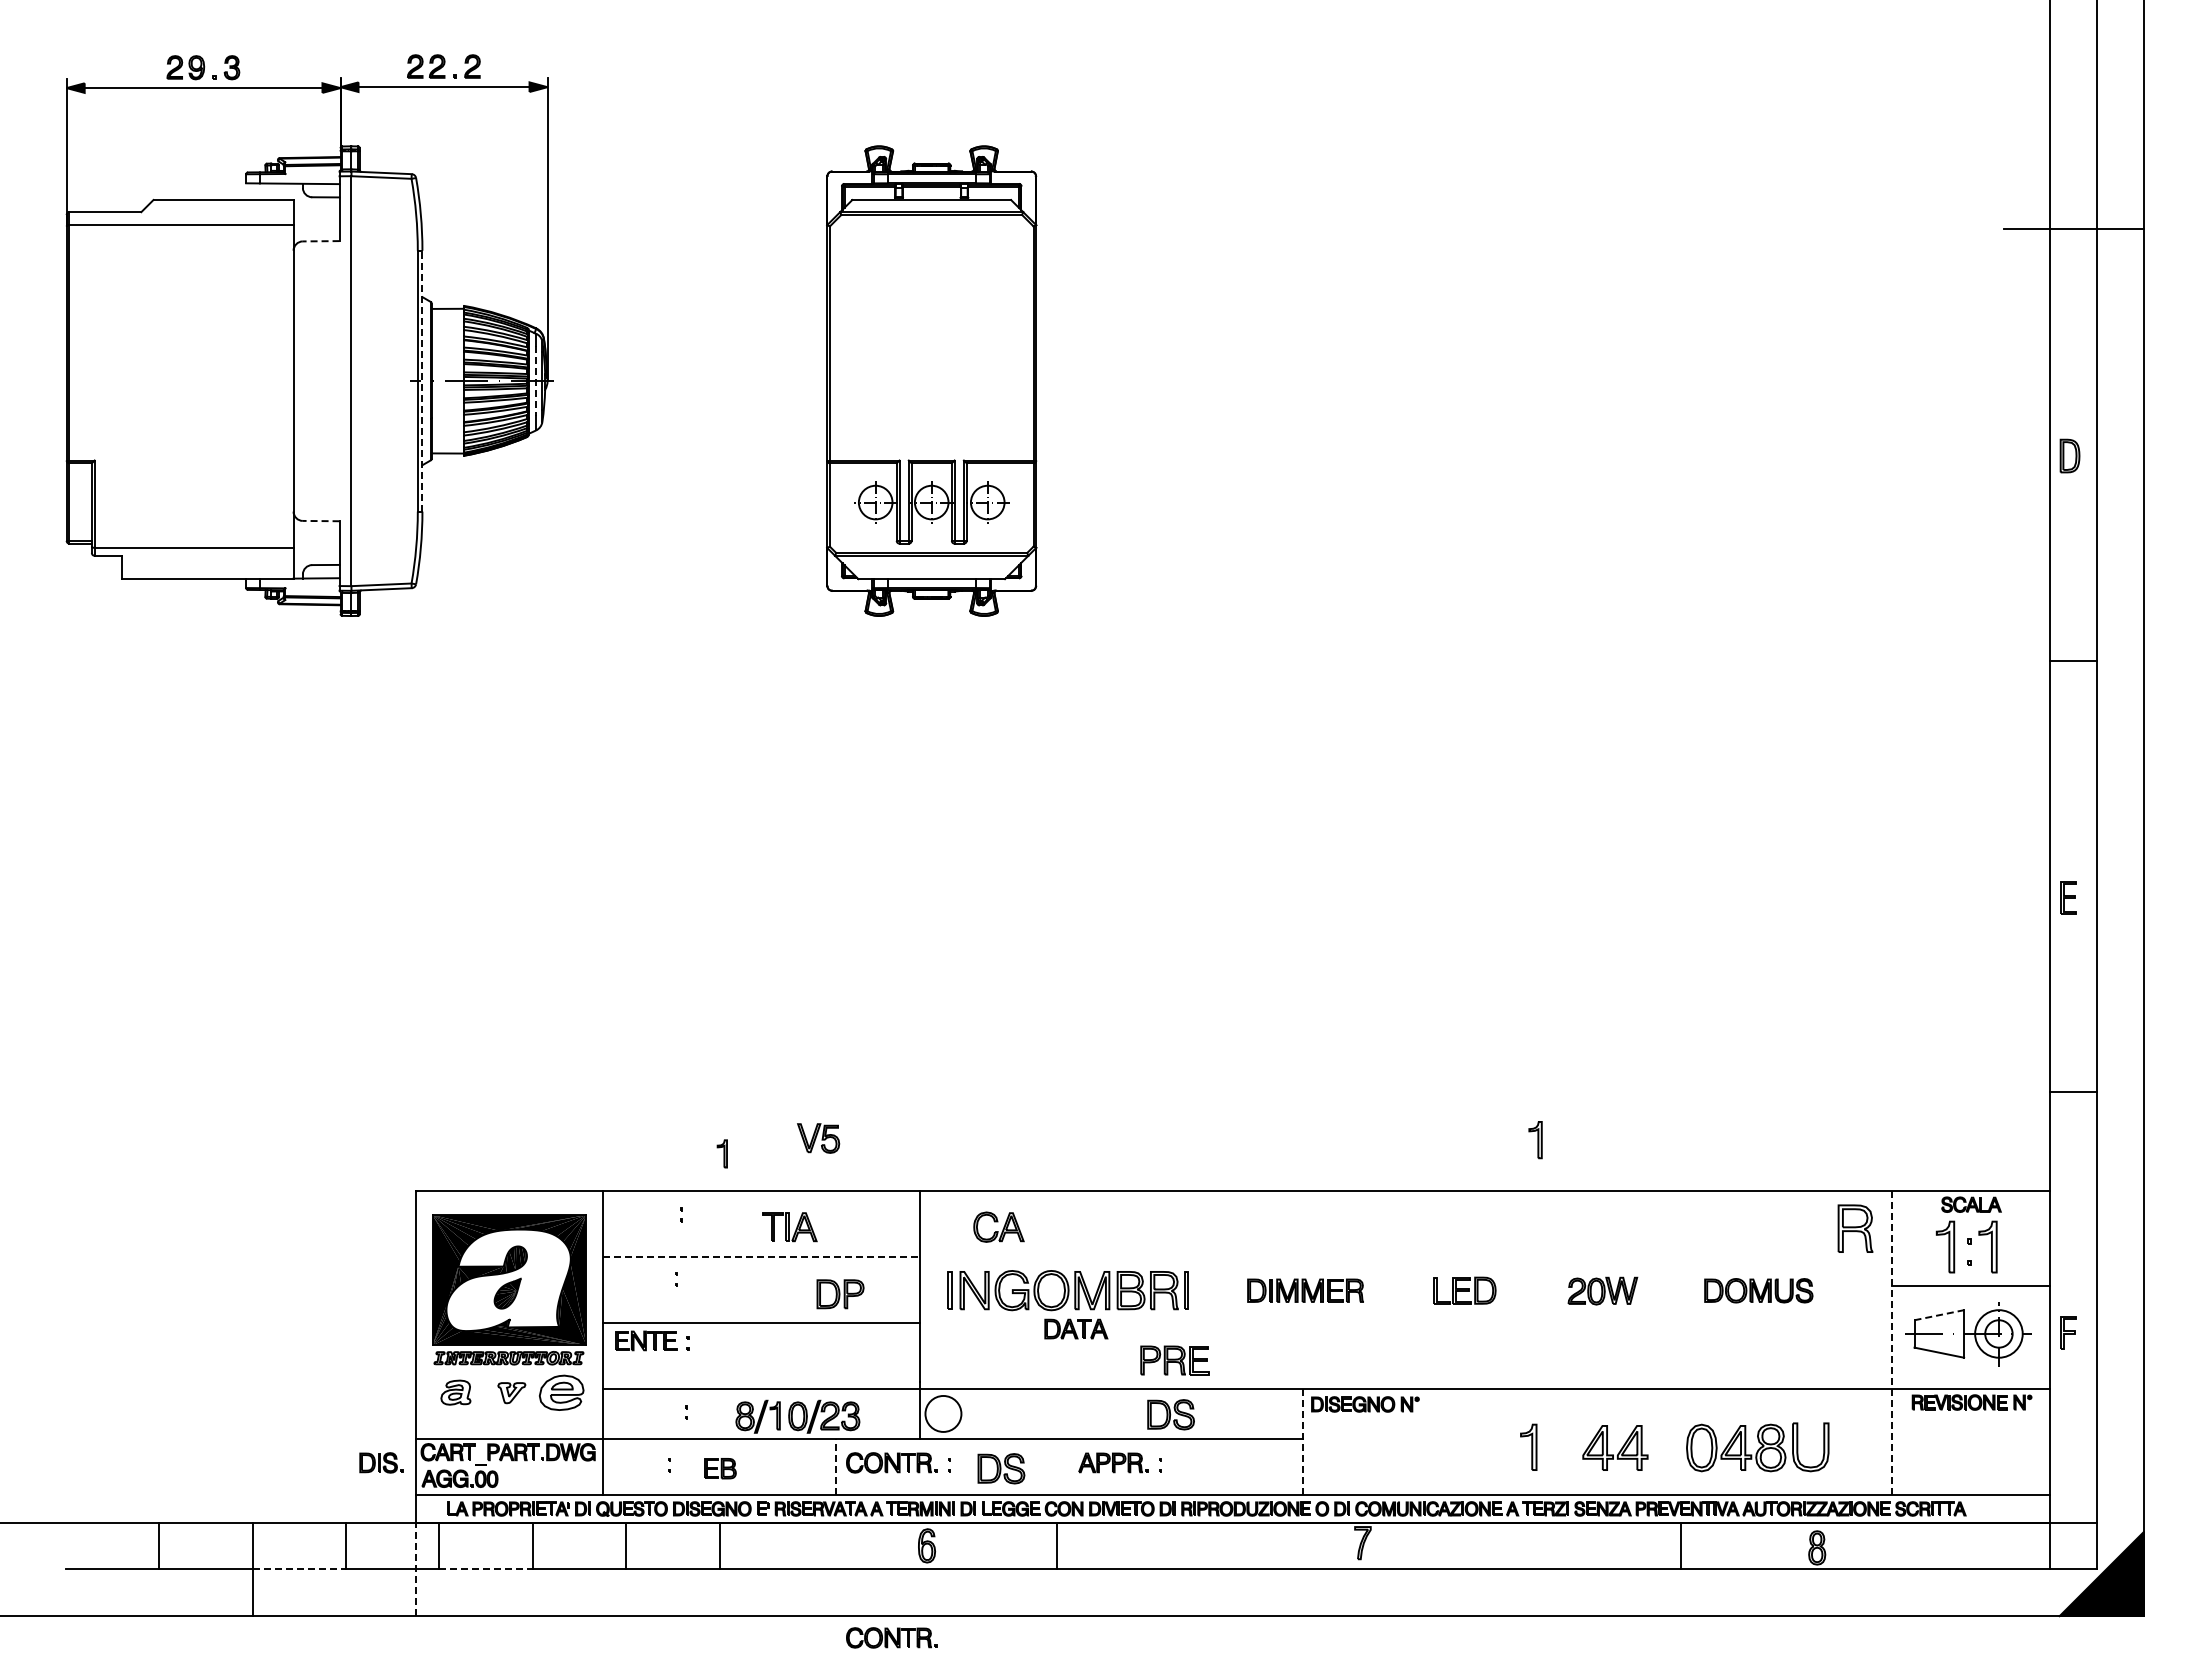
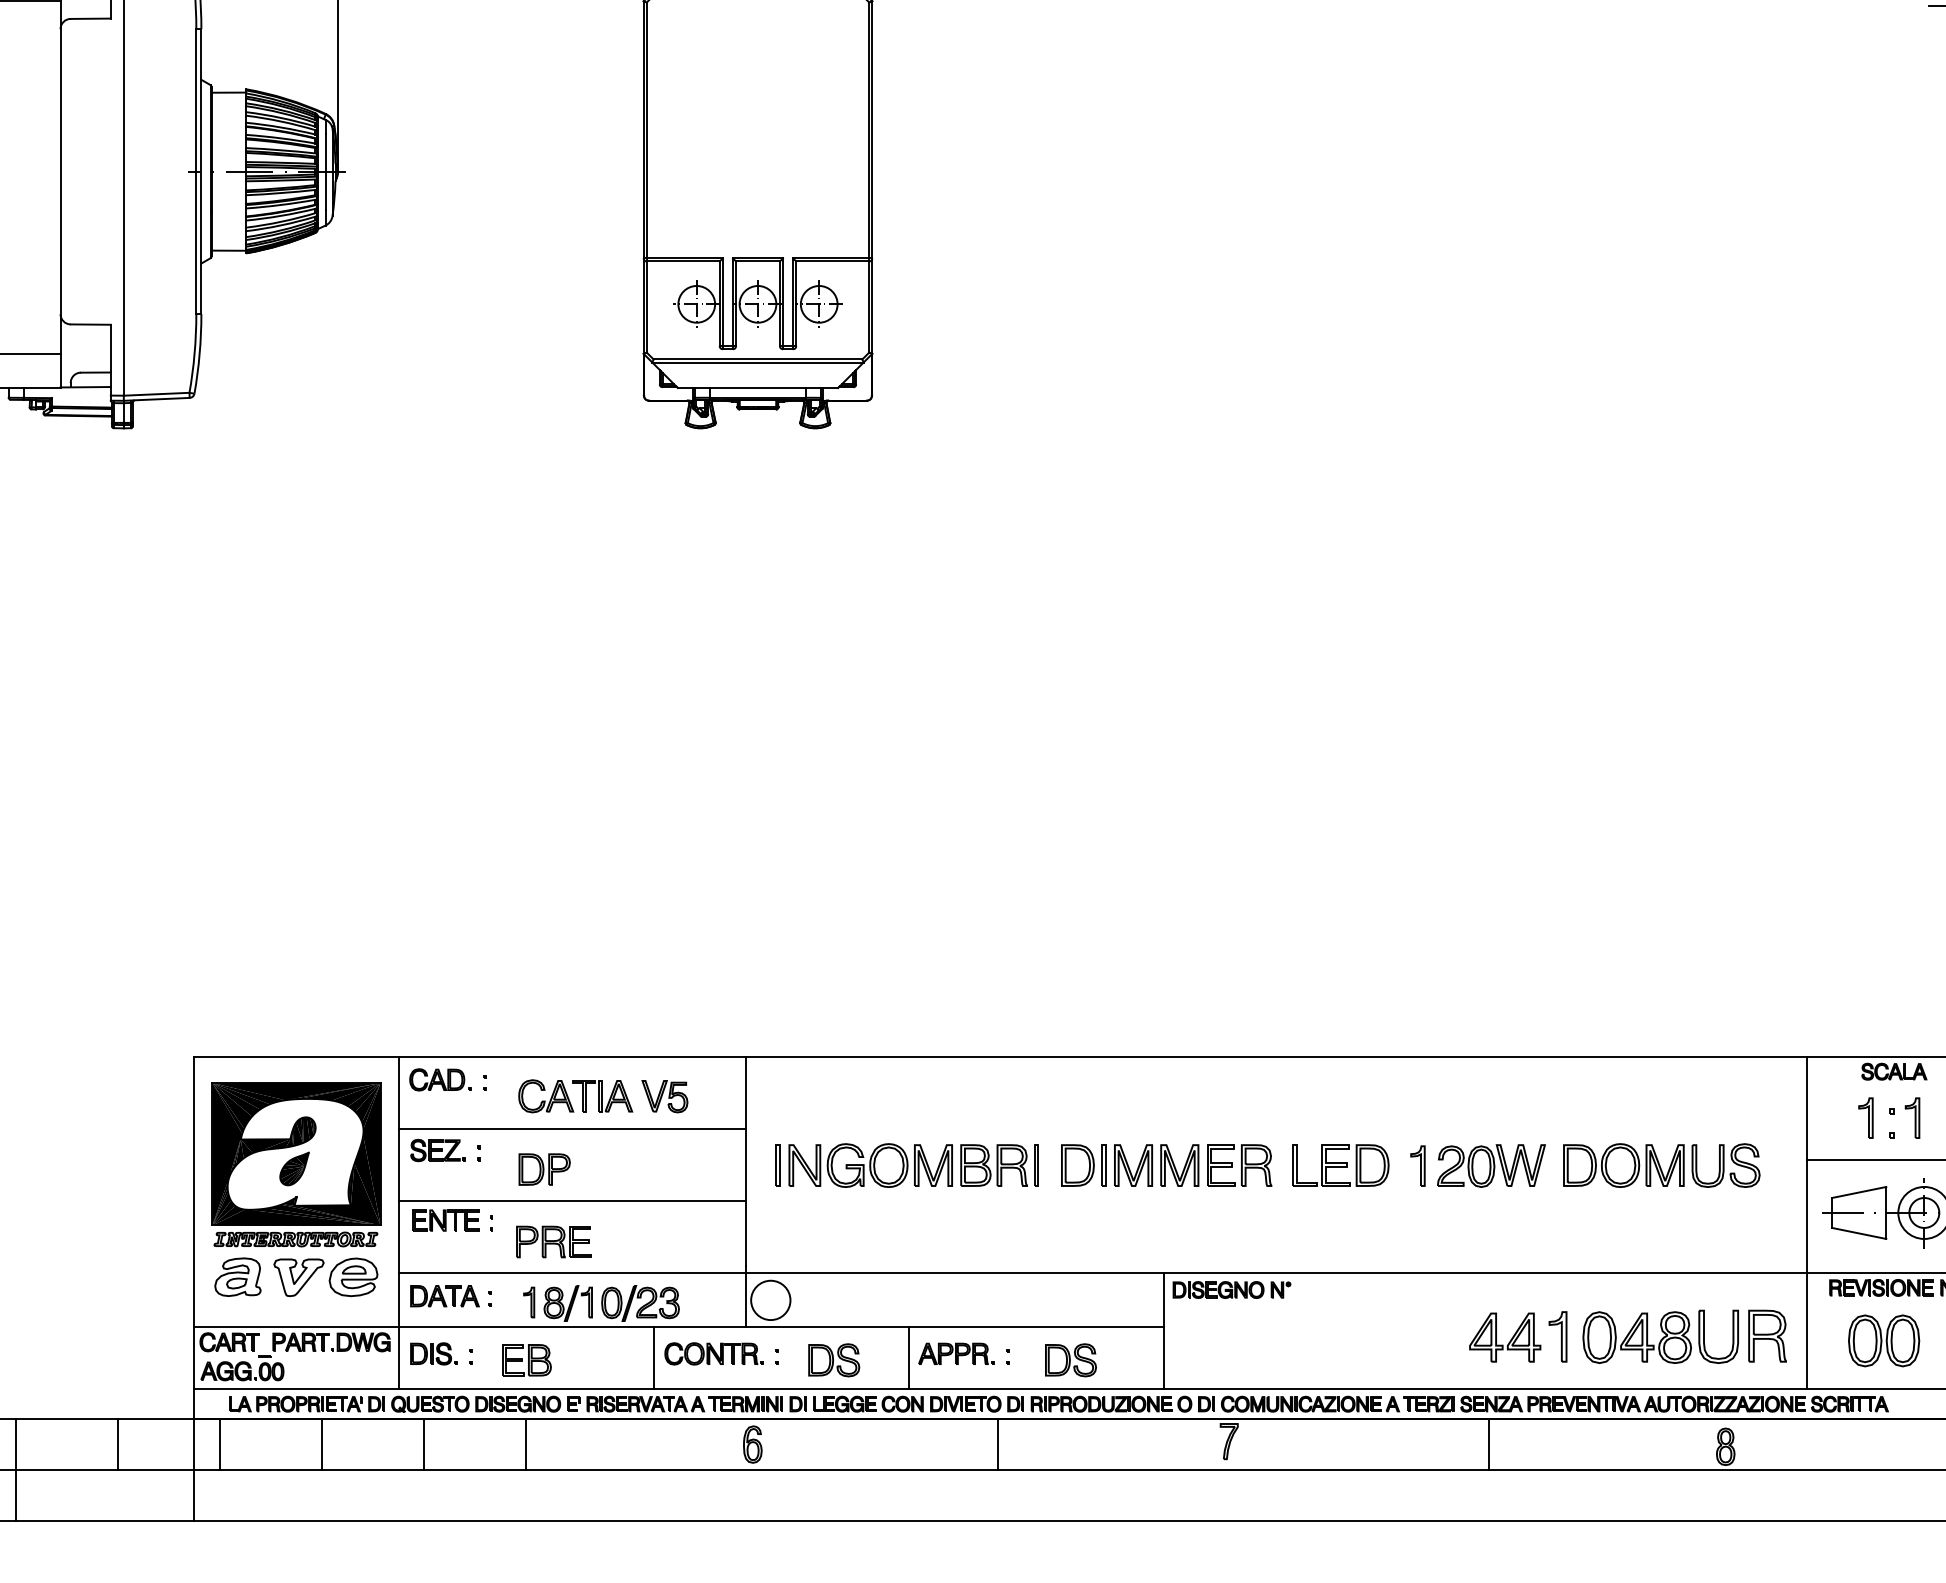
line: (320, 241) -> (89, 19), dashed -> solid
line: (422, 380) -> (201, 170), dashed -> solid
line: (536, 381) -> (326, 172), dashed -> solid
line: (320, 521) -> (89, 325), dashed -> solid
part: (818, 1138) -> (664, 1096), moved
part: (1535, 1140) -> (1417, 1166), moved
part: (721, 1153) -> (528, 1302), moved
part: (640, 1211) -> (439, 1079), added
part: (998, 1226) -> (545, 1095), moved
part: (1855, 1228) -> (1767, 1335), moved
part: (1945, 1247) -> (1865, 1118), size x0.71
part: (1988, 1247) -> (1912, 1118), size x0.71
line: (761, 1257) -> (571, 1129), dashed -> solid
part: (638, 1276) -> (437, 1150), added
part: (1305, 1290) -> (1166, 1165), size x1.67
part: (1464, 1290) -> (1340, 1165), size x1.43
part: (1758, 1290) -> (1661, 1165), size x1.67
part: (1602, 1291) -> (1491, 1166), size x1.43
part: (840, 1294) -> (544, 1169), moved
line: (1939, 1315) -> (1859, 1192), dashed -> solid
part: (1076, 1328) -> (445, 1295), moved
line: (1891, 1343) -> (1806, 1223), dashed -> solid
part: (1174, 1360) -> (553, 1241), moved
part: (455, 1392) -> (237, 1276), size x1.43
part: (511, 1392) -> (298, 1276), size x1.67
part: (1170, 1414) -> (1070, 1360), moved
line: (1303, 1442) -> (1164, 1331), dashed -> solid
part: (1528, 1446) -> (1557, 1335), moved
part: (1962, 1450) -> (1884, 1340), added
part: (381, 1462) -> (434, 1353), moved
line: (836, 1466) -> (653, 1357), dashed -> solid
line: (1069, 1466) -> (908, 1357), added
part: (720, 1468) -> (527, 1360), size x1.43
line: (1056, 1545) -> (998, 1444), moved
line: (1680, 1545) -> (1488, 1444), moved
line: (299, 1569) -> (67, 1470), dashed -> solid
line: (416, 1569) -> (194, 1470), dashed -> solid
line: (486, 1569) -> (271, 1470), dashed -> solid
part: (891, 1637) -> (714, 1544), removed

